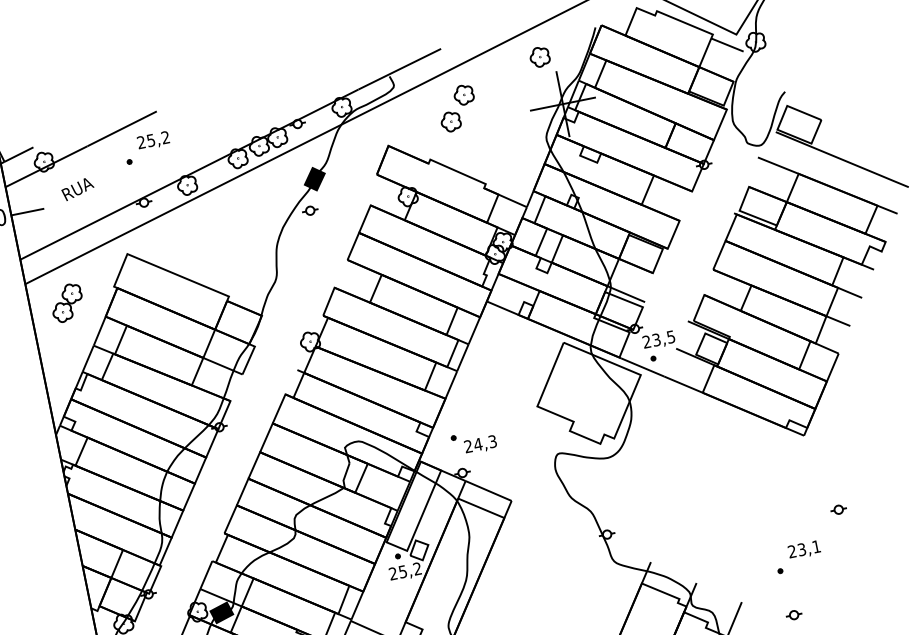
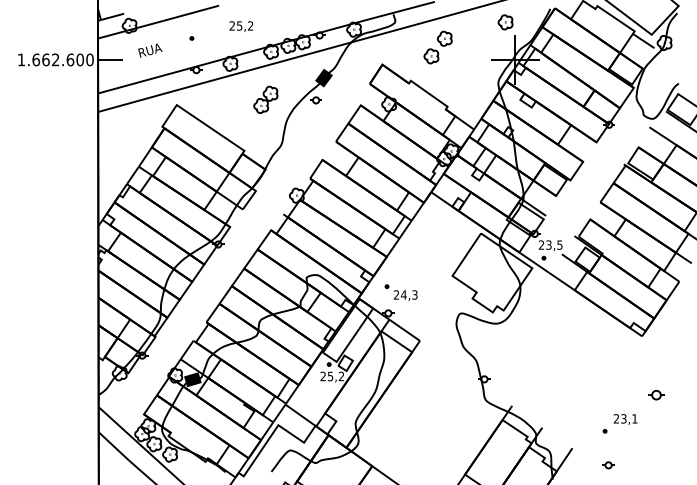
text: (153, 140) -> (241, 26), moved
part: (66, 302) -> (265, 99), moved
part: (838, 510) -> (656, 395), size x1.4

